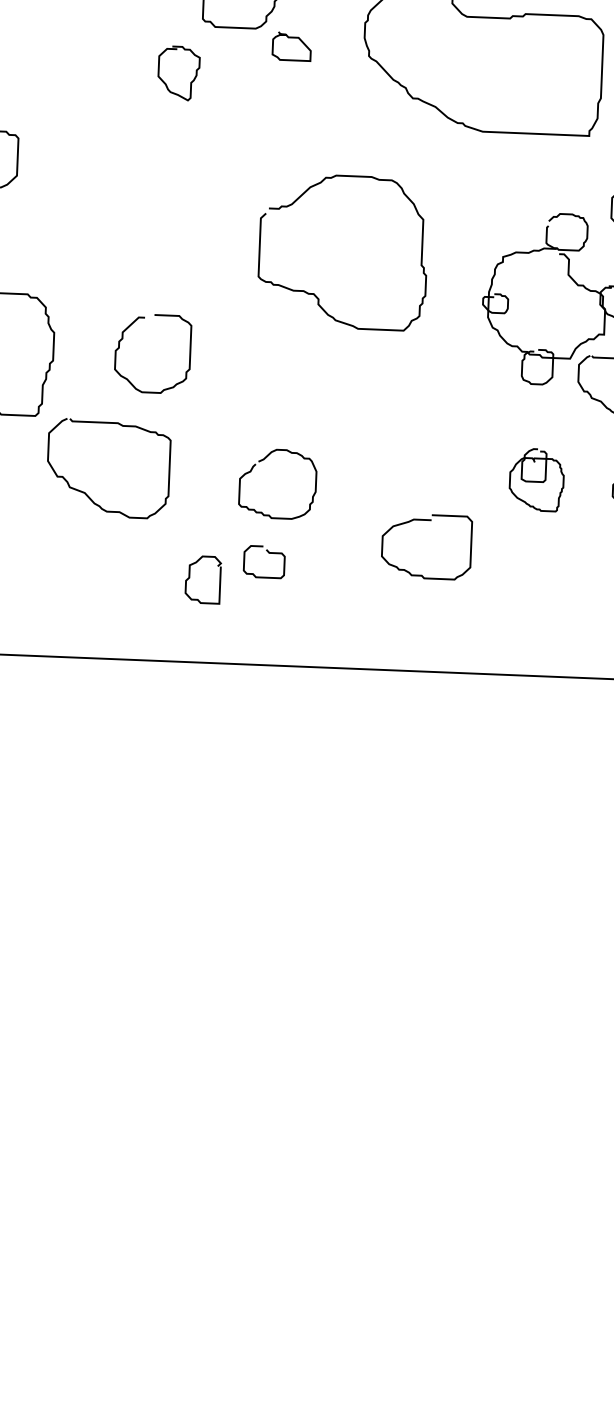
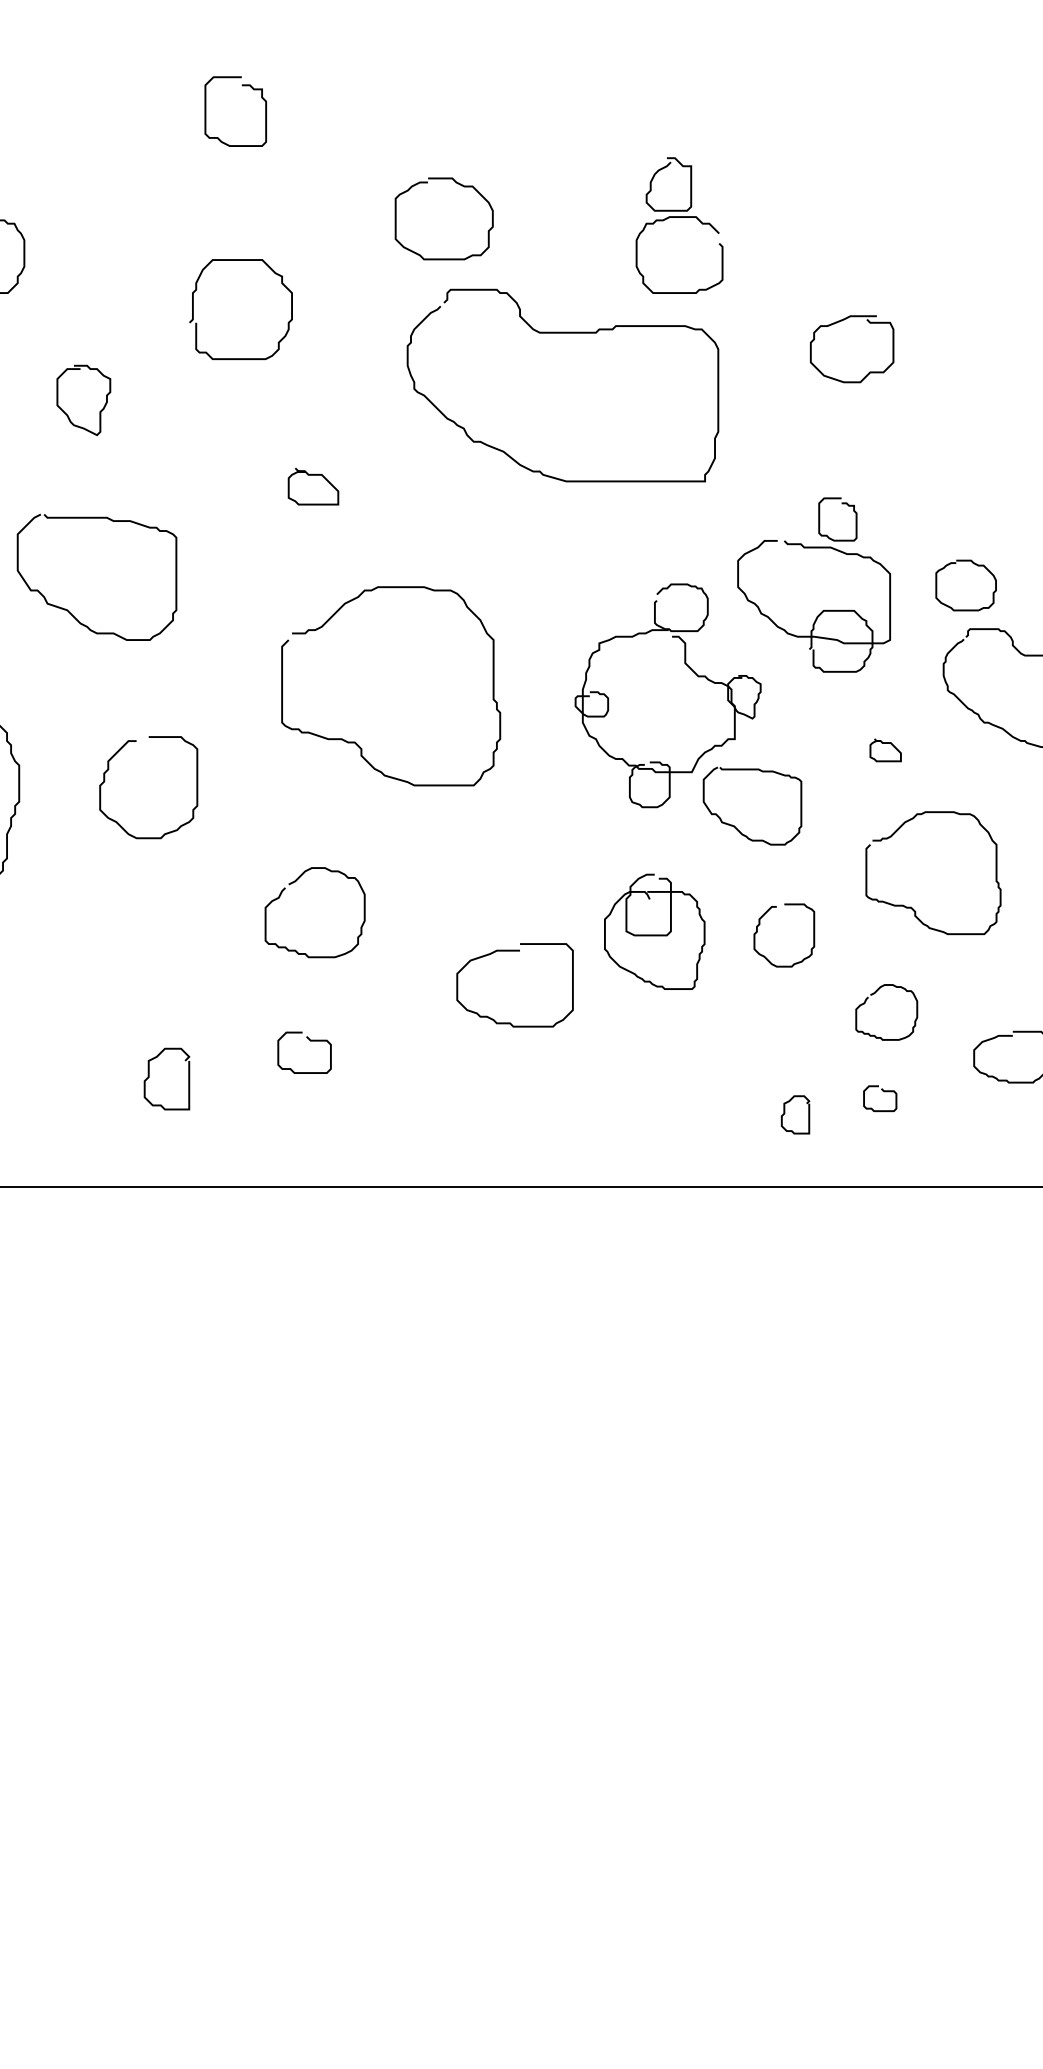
curve: (292, 38) -> (313, 475), moved
curve: (190, 82) -> (99, 411), moved
curve: (314, 293) -> (355, 741), moved
curve: (263, 460) -> (295, 882), moved
part: (536, 479) -> (654, 931), size x1.43
curve: (84, 492) -> (67, 609), moved
curve: (427, 520) -> (514, 951), moved
curve: (189, 578) -> (149, 1077), moved

